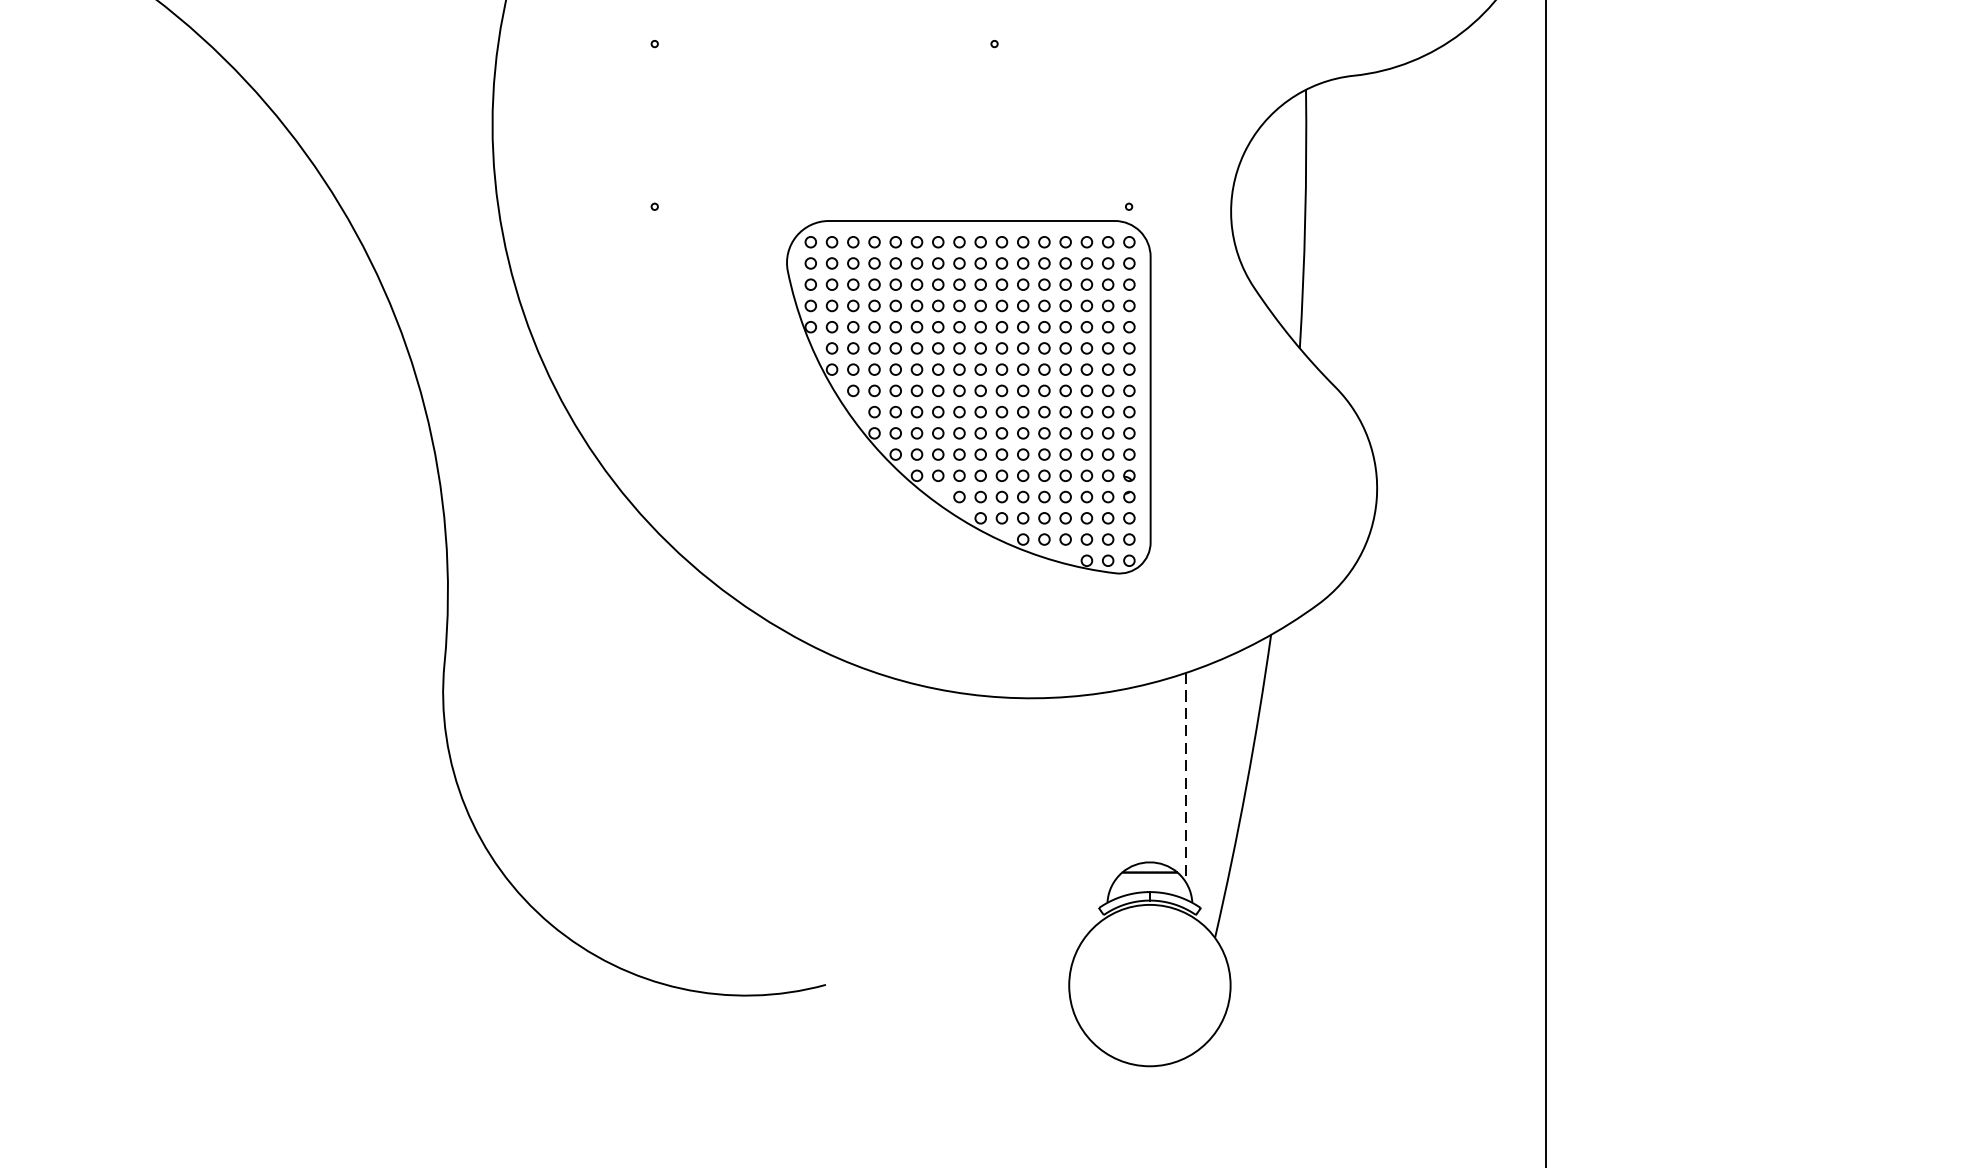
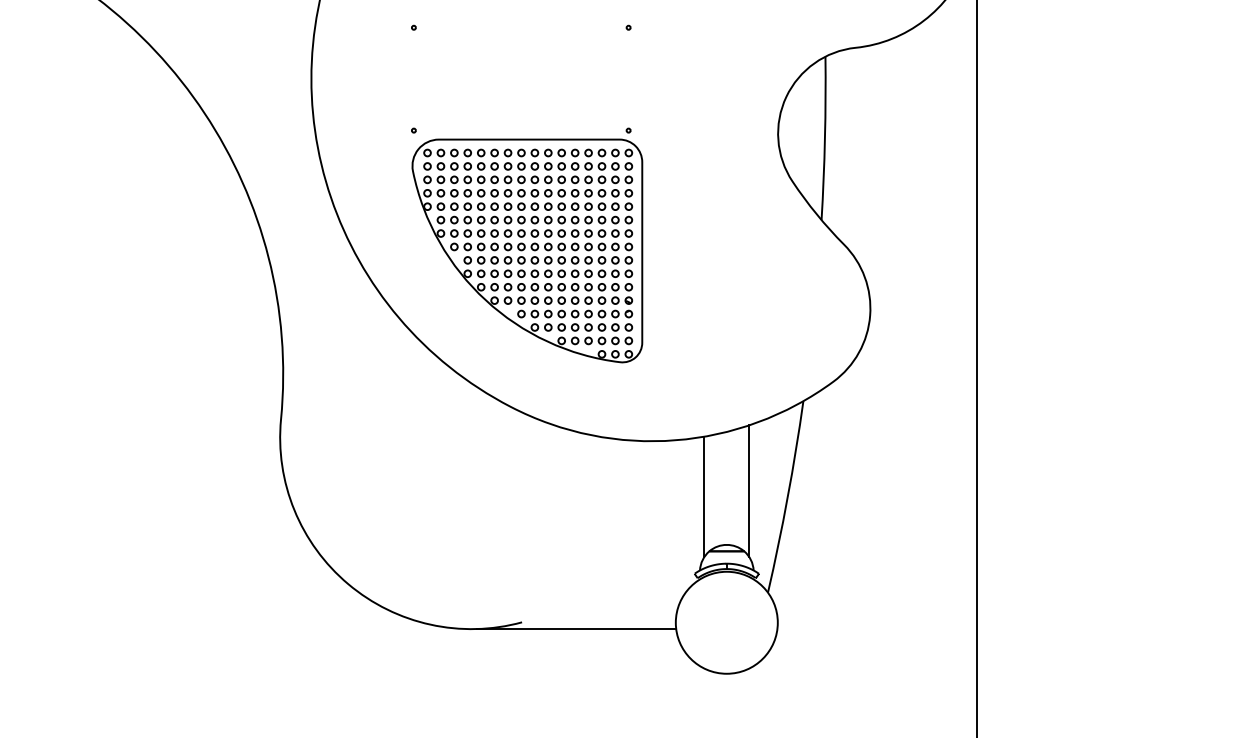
part: (969, 388) -> (527, 245), moved
line: (1185, 777) -> (749, 491), dashed -> solid
line: (1114, 785) -> (704, 496), added
line: (912, 996) -> (576, 629), added

